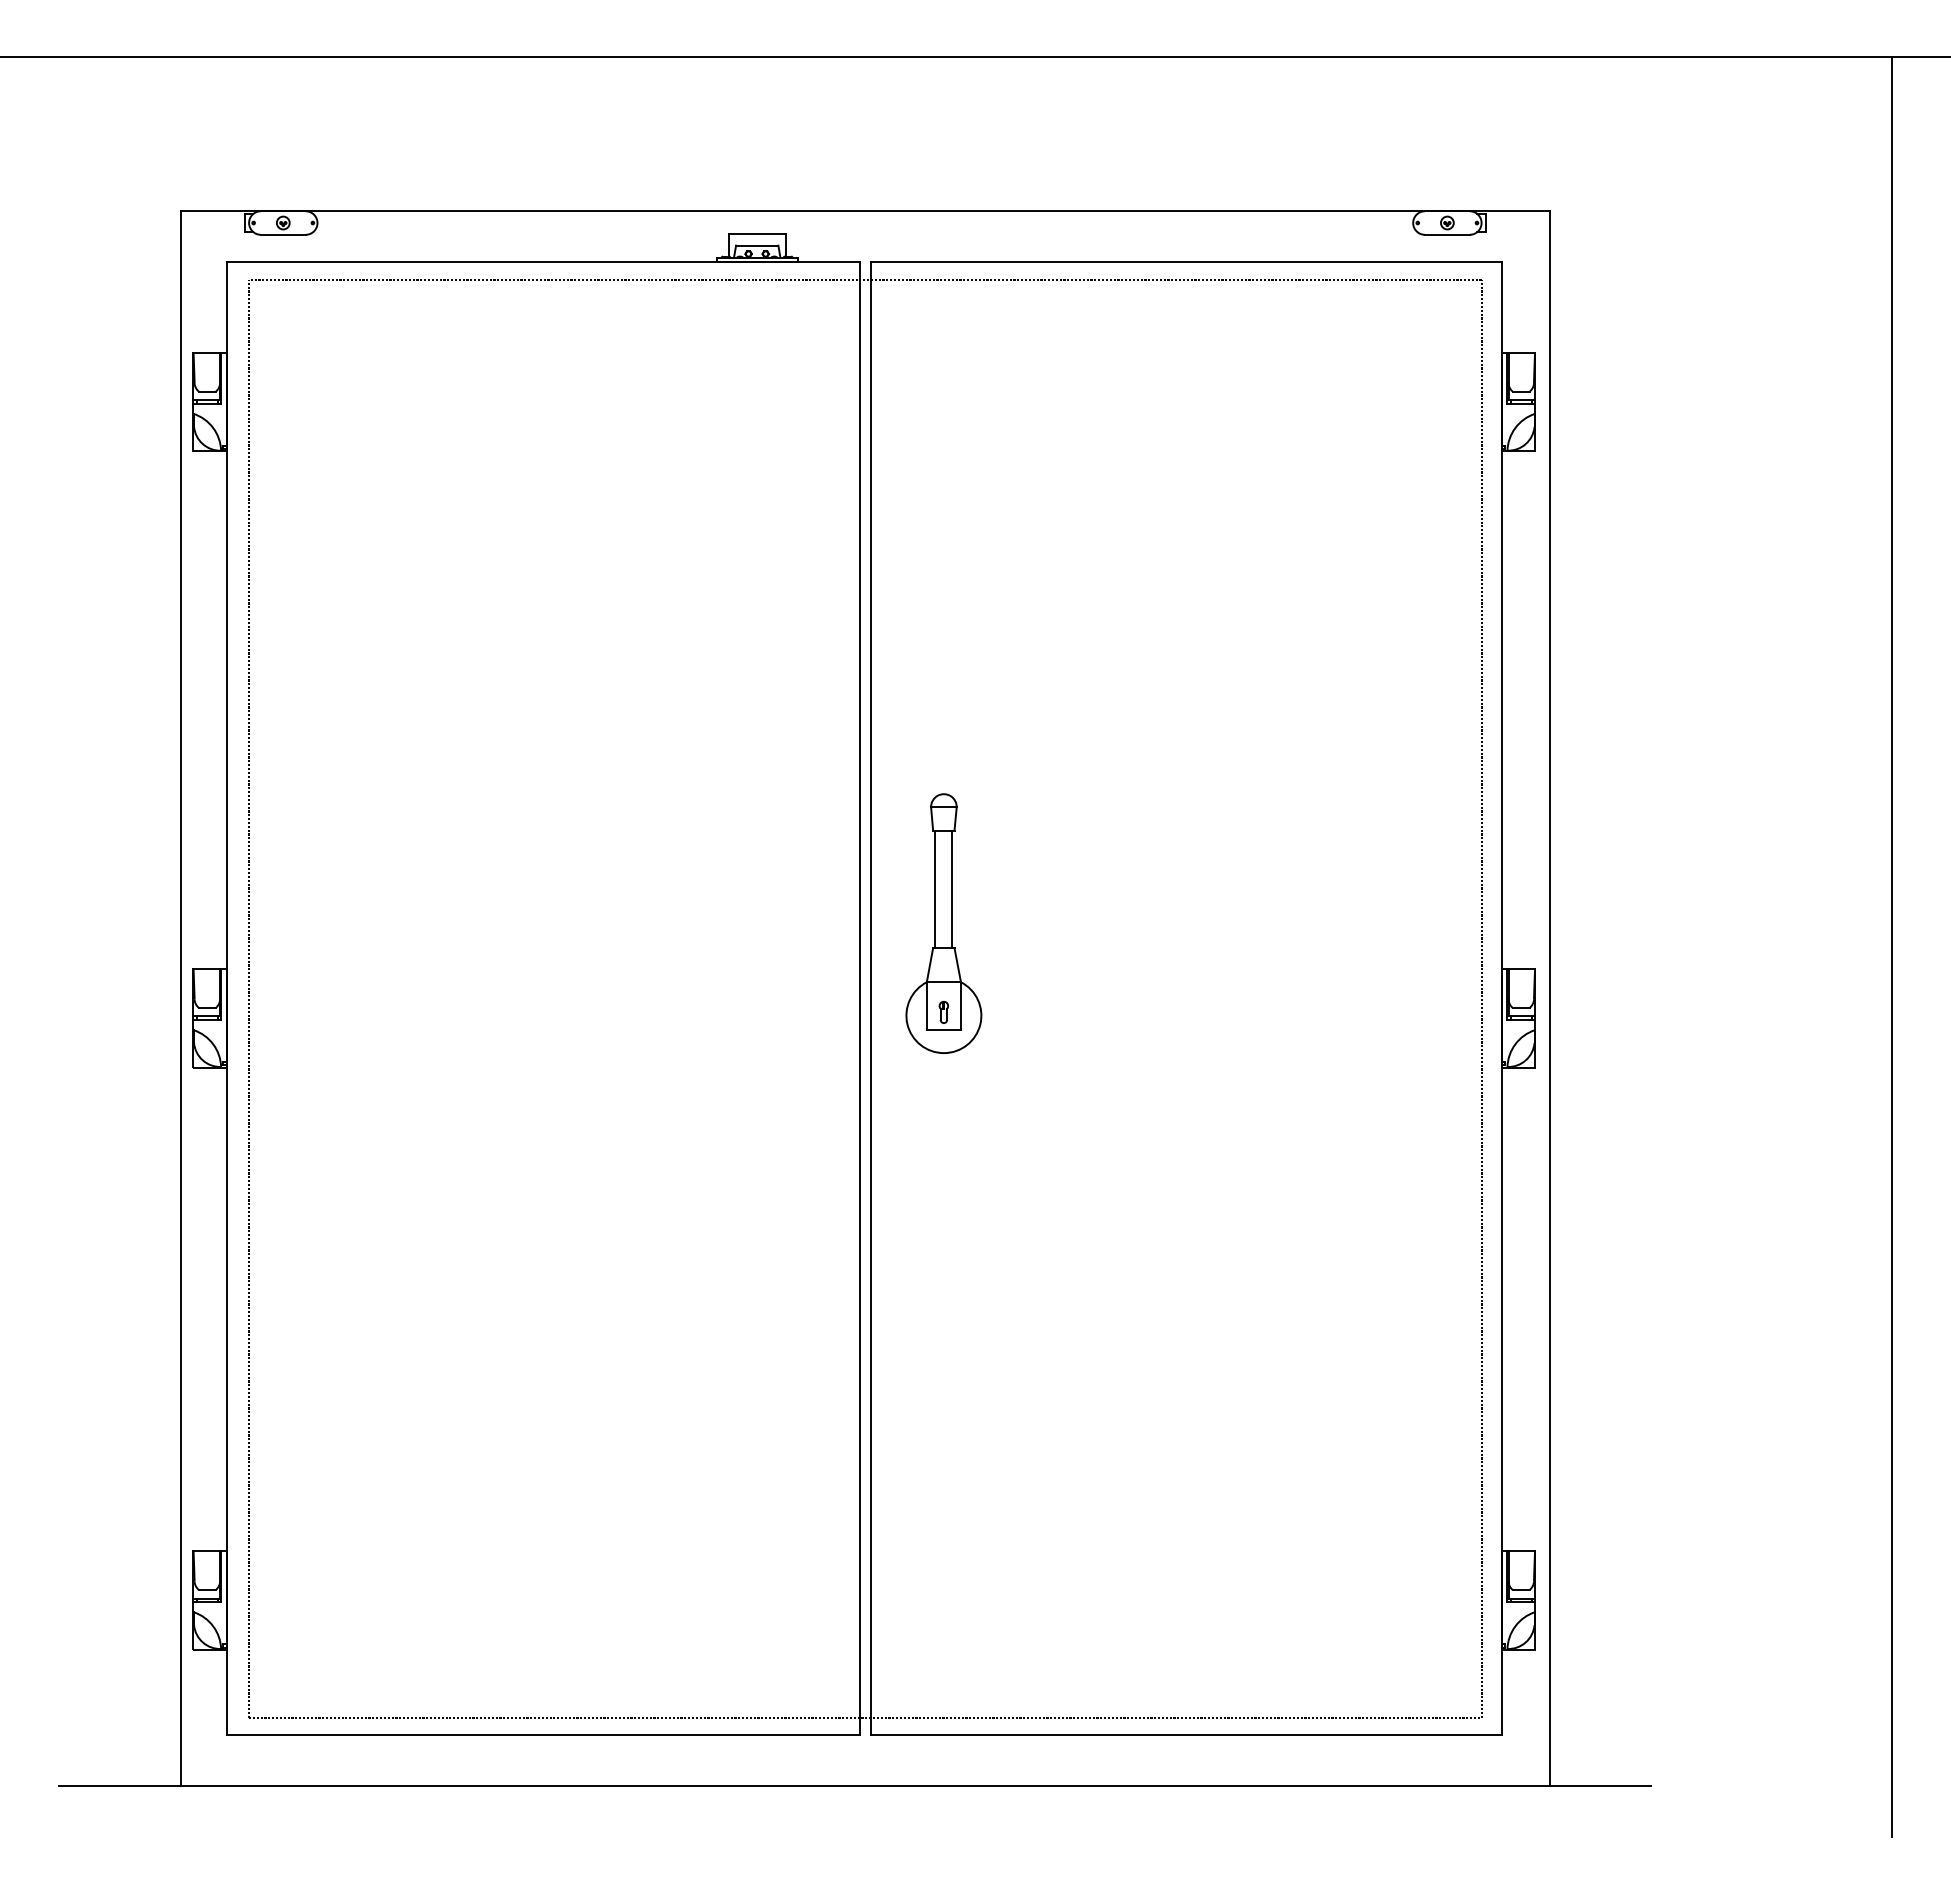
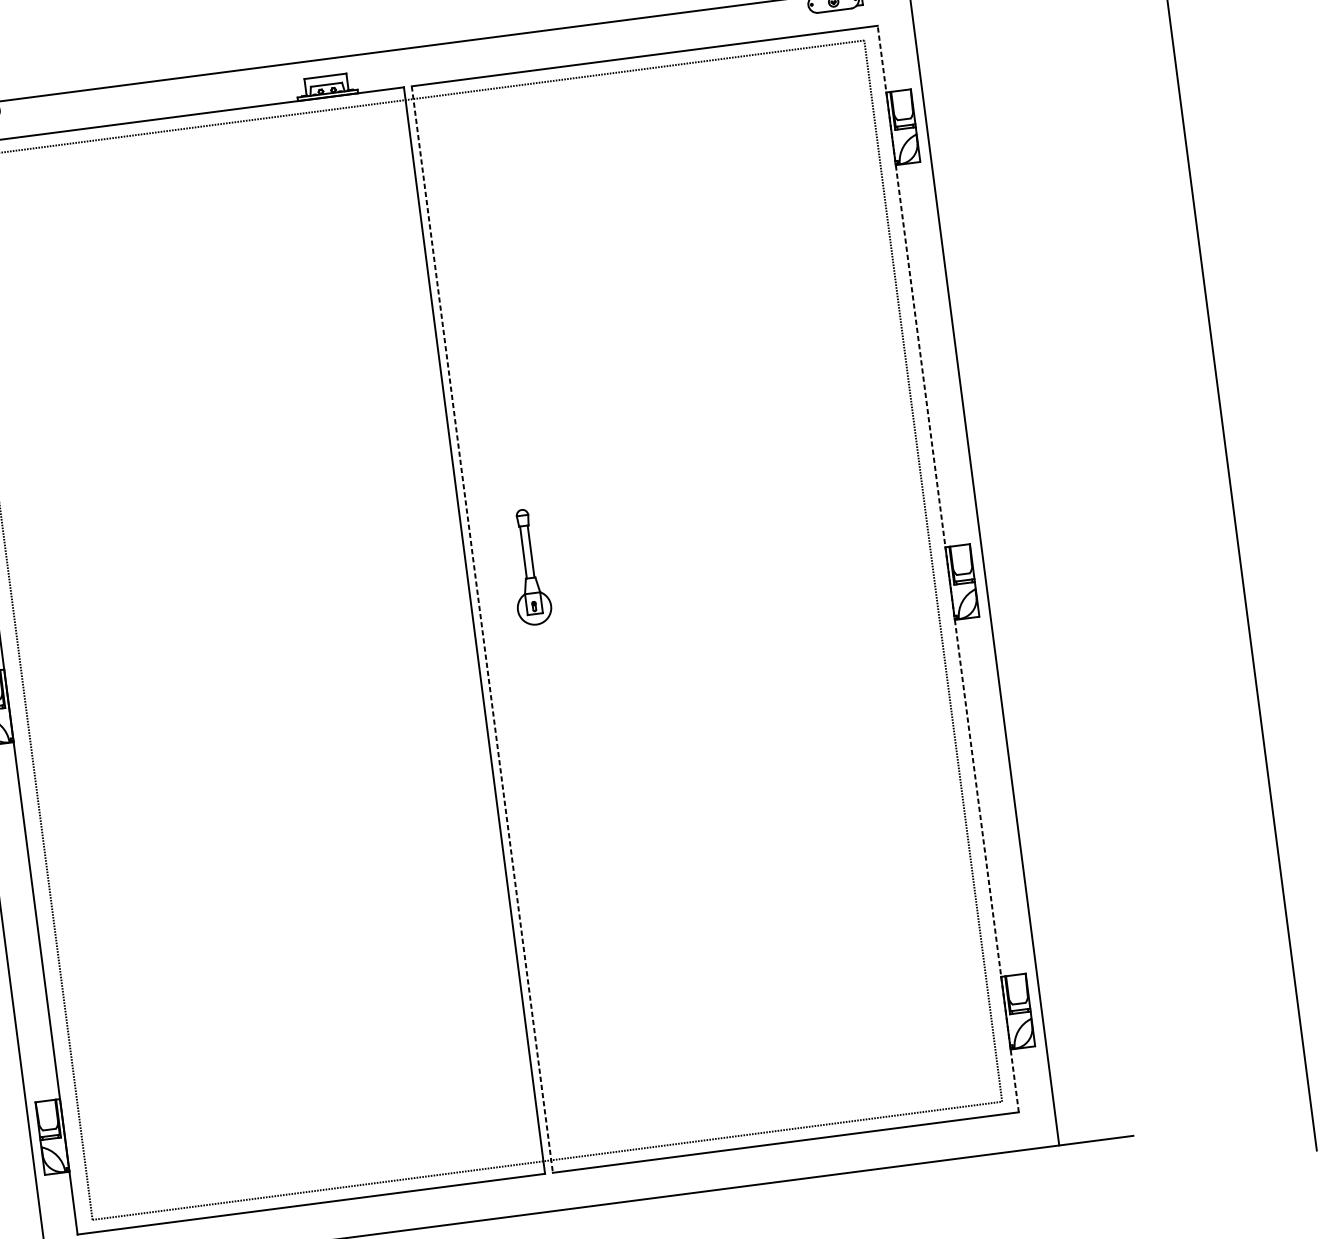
part: (943, 923) -> (528, 567), size x0.6
line: (1501, 998) -> (947, 569), solid -> dashed
line: (870, 999) -> (482, 630), solid -> dashed

